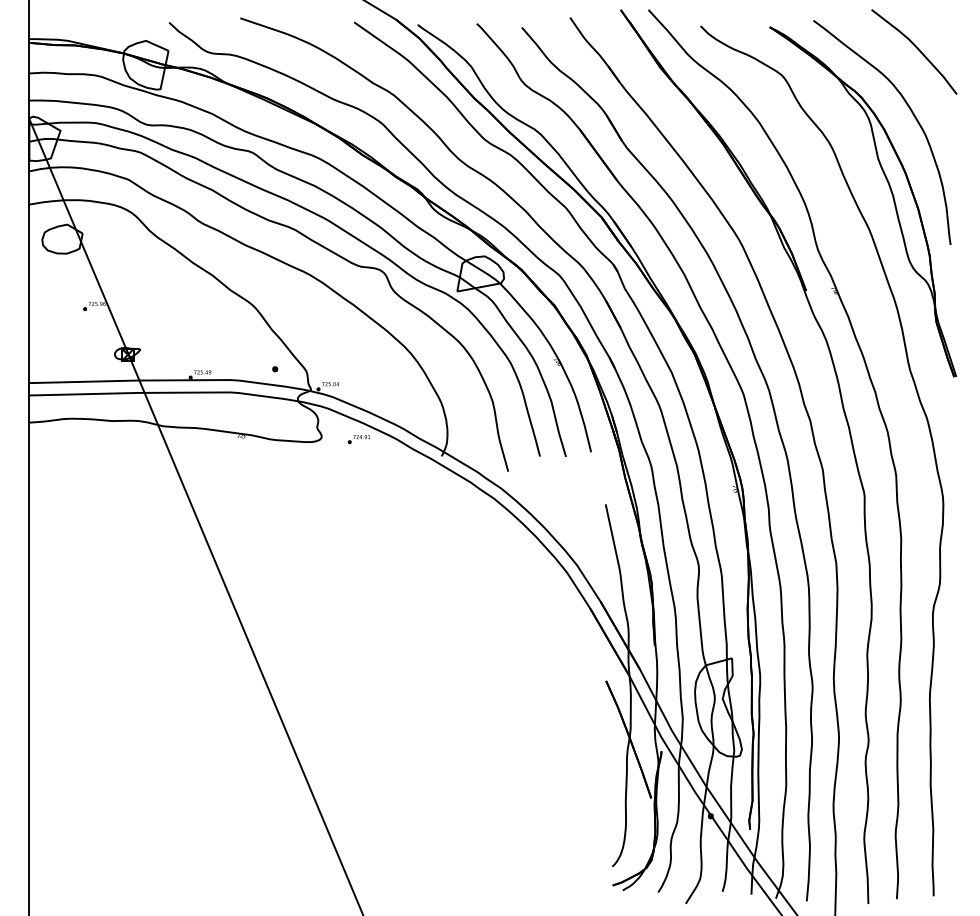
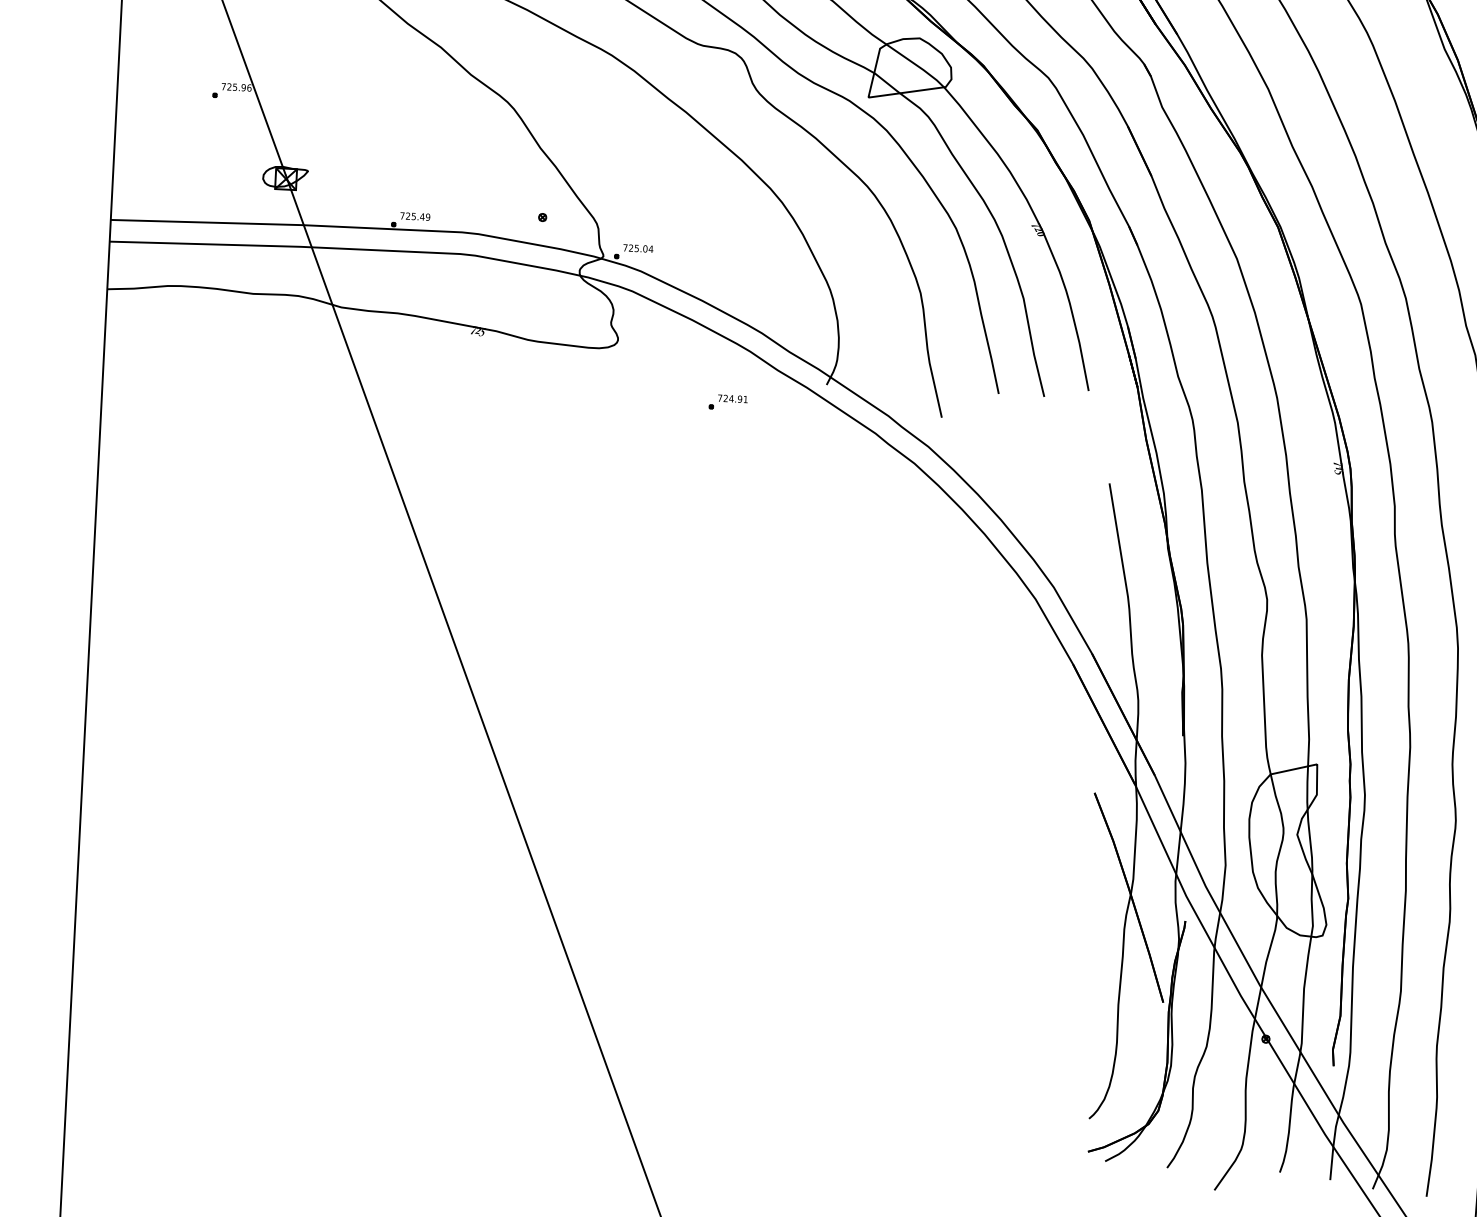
part: (358, 439) -> (726, 402), moved

